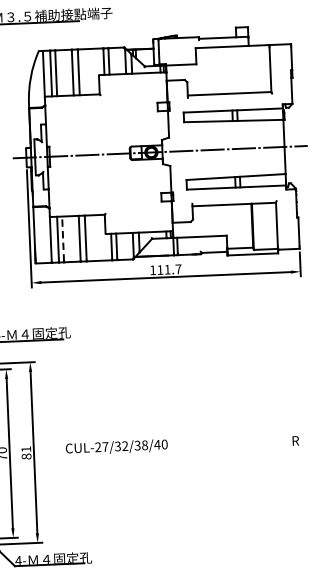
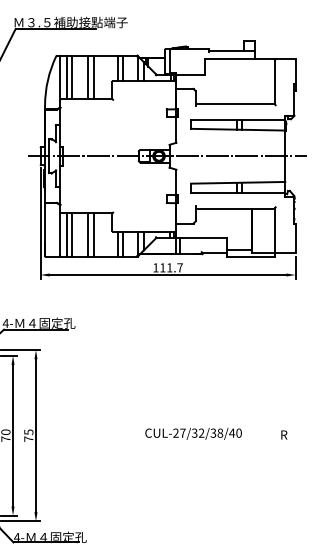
line: (63, 238) -> (72, 234), dashed -> solid
text: (116, 446) -> (193, 433), moved
text: (26, 452) -> (28, 435), 81 -> 75

